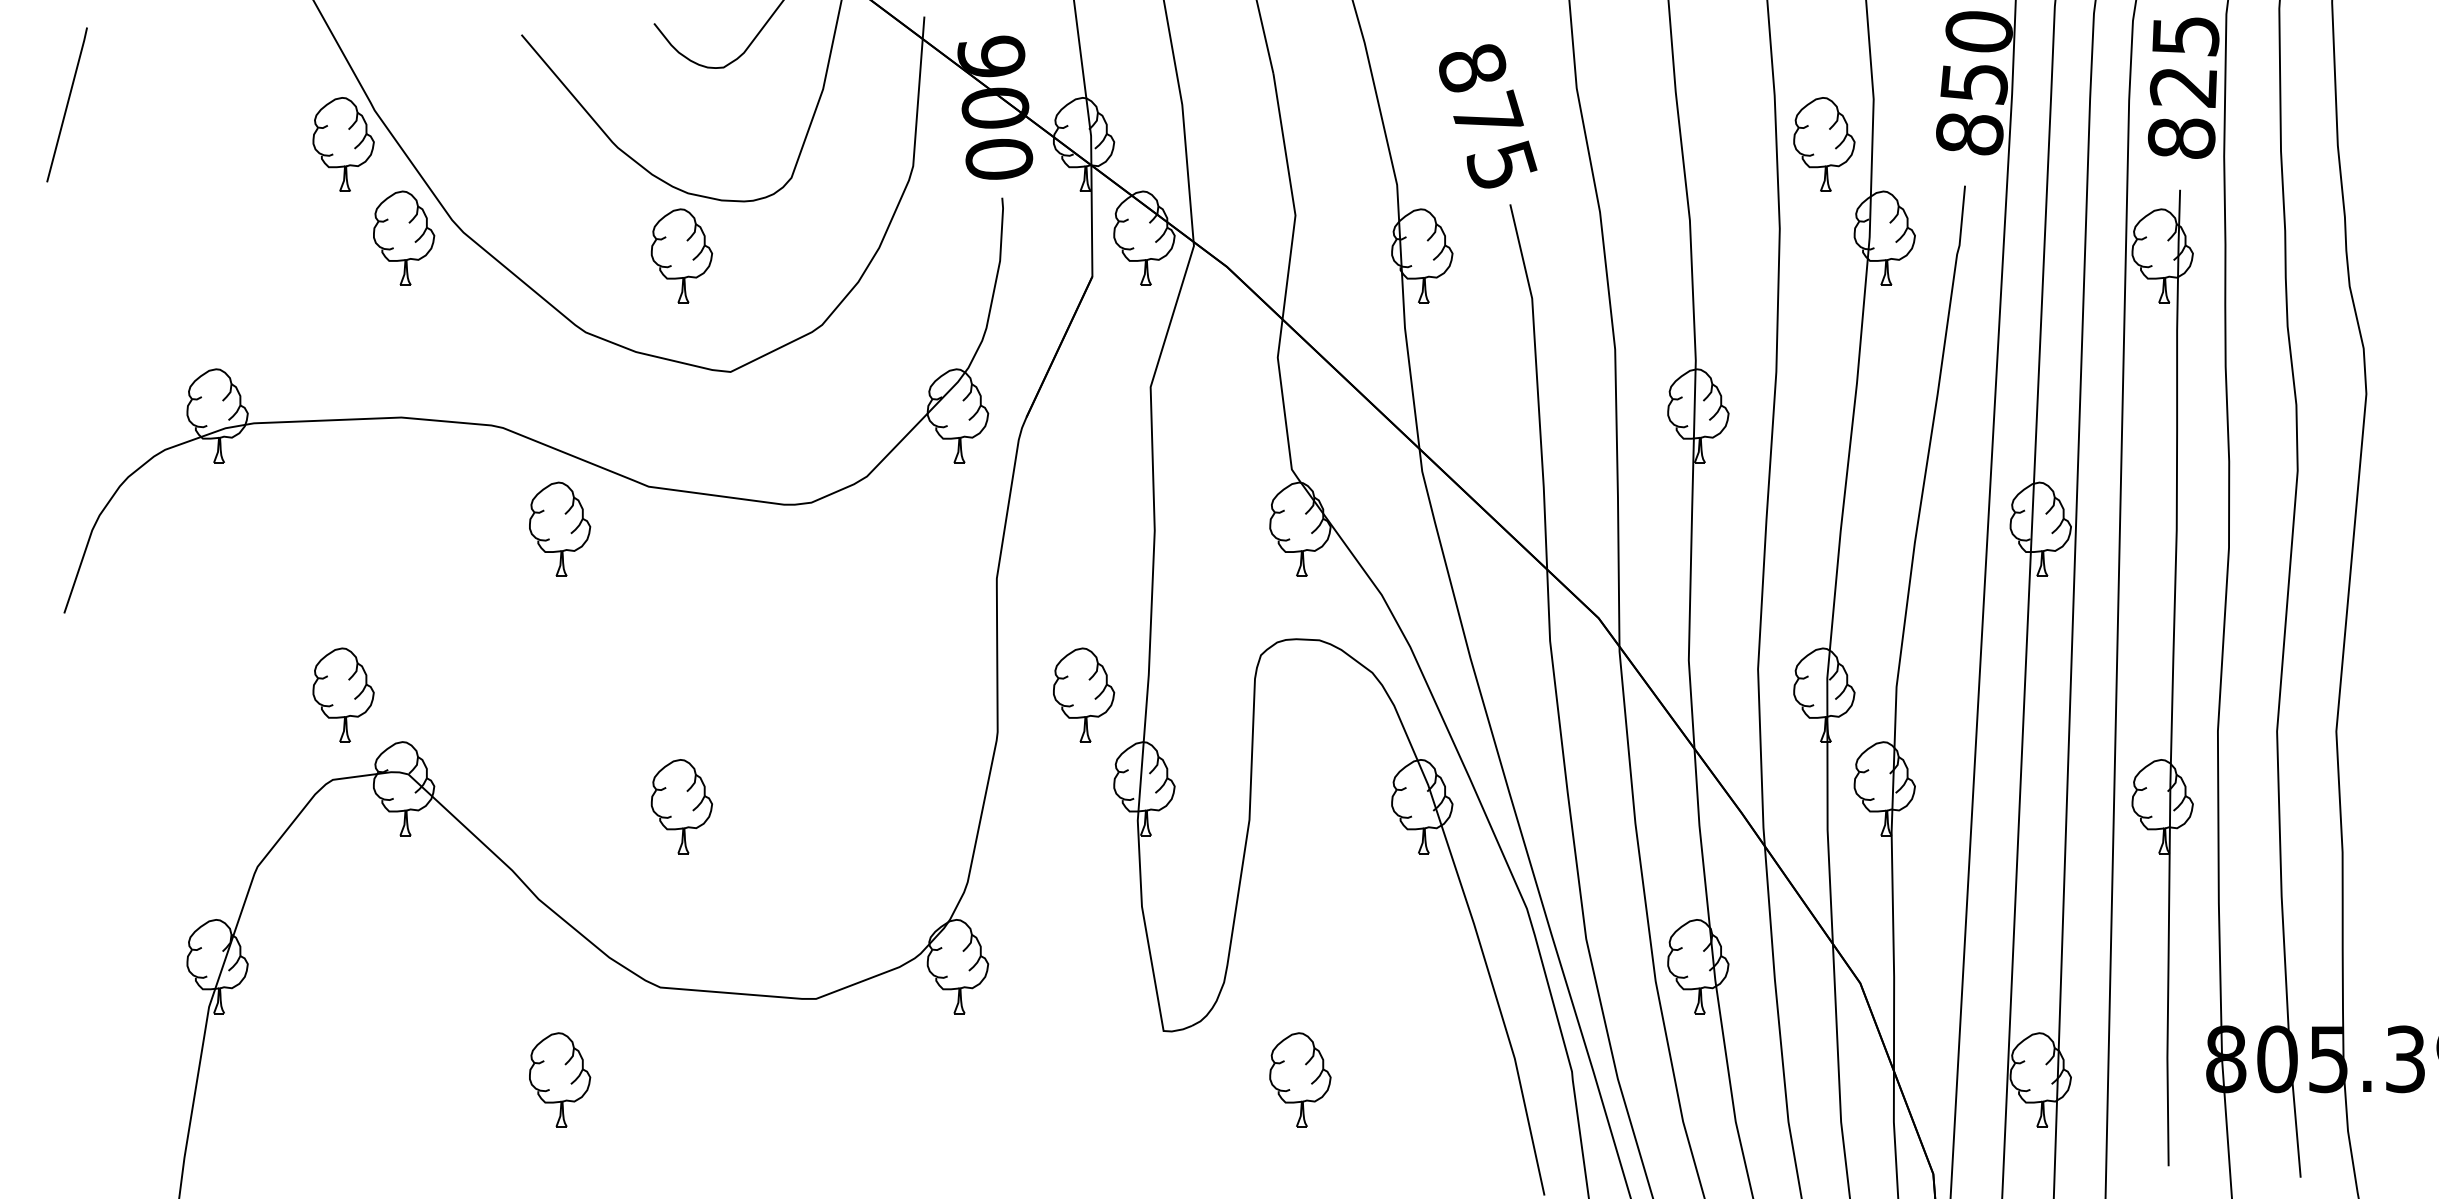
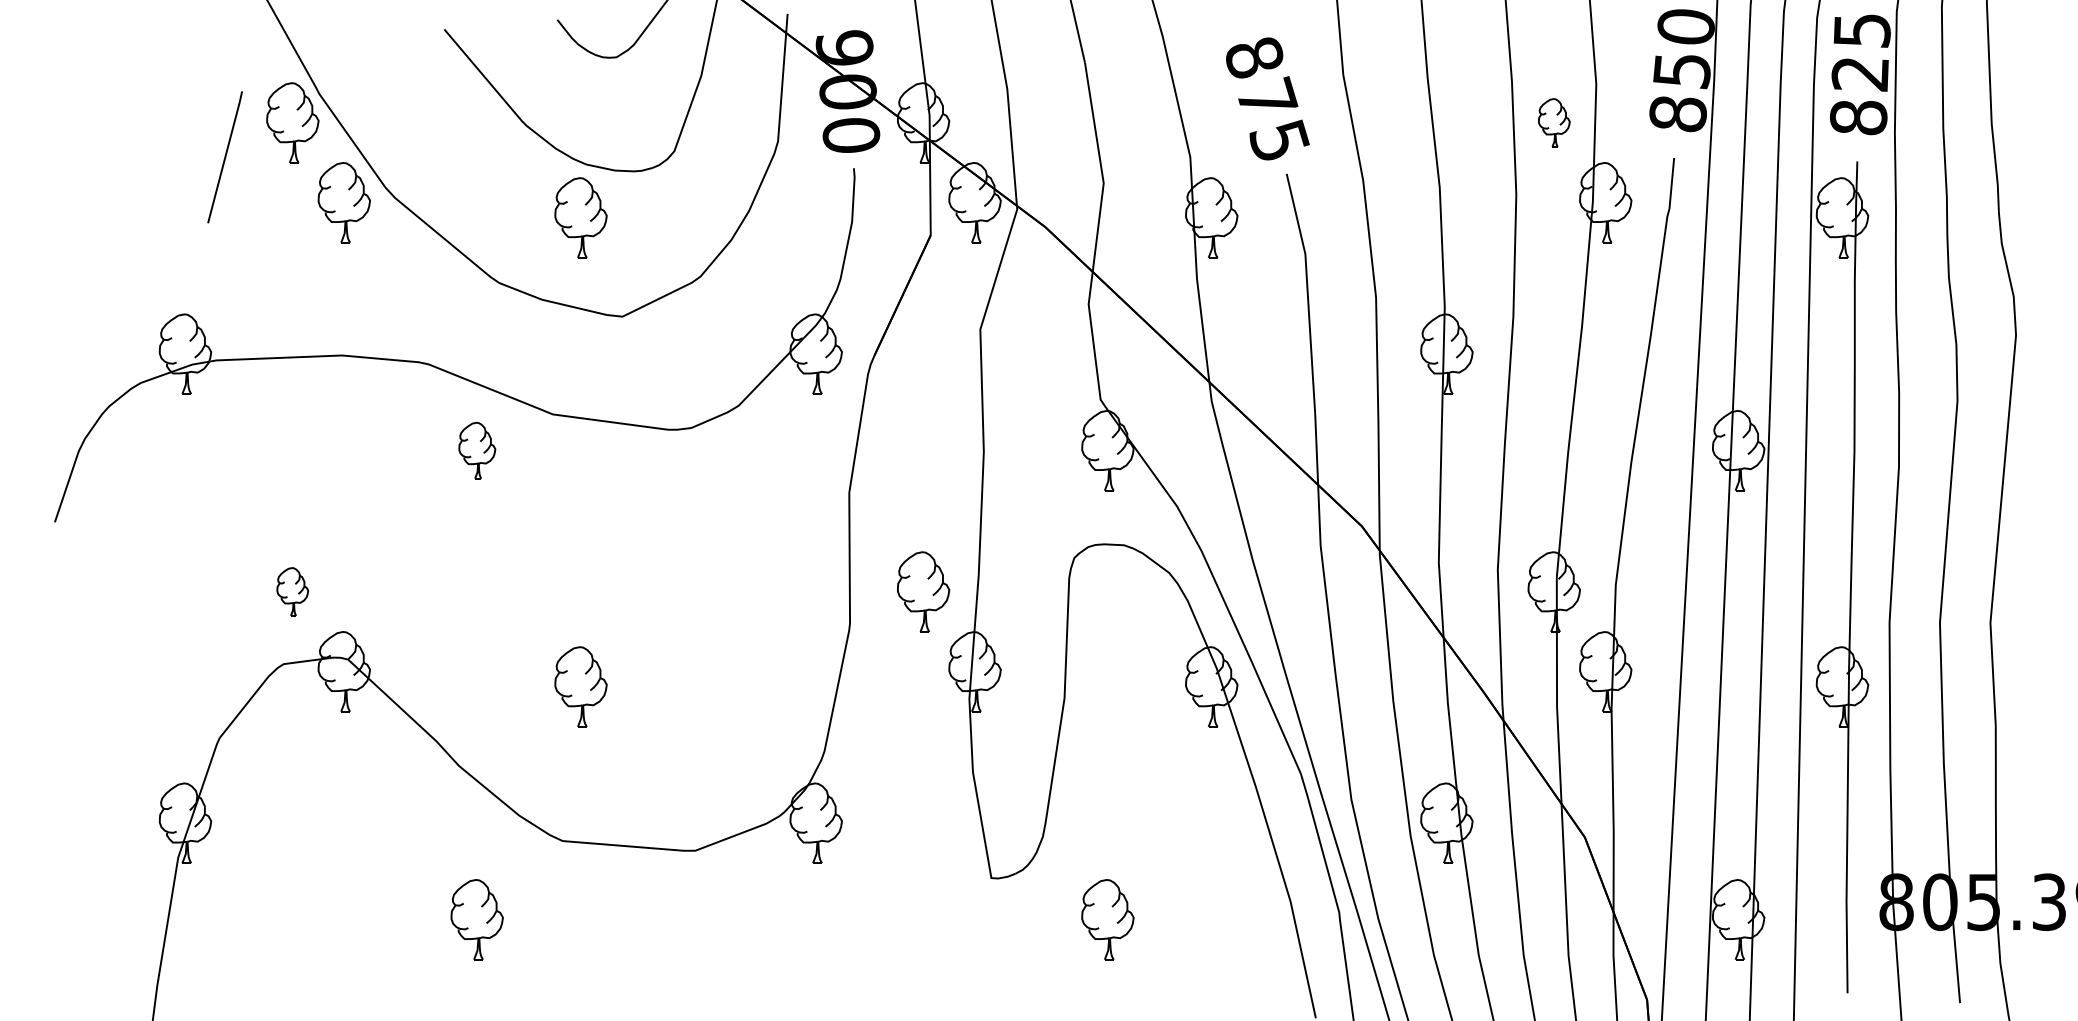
line: (66, 104) -> (224, 156), moved
part: (1824, 144) -> (1554, 122), size x0.6
part: (560, 528) -> (477, 450), size x0.7
part: (343, 694) -> (292, 591), size x0.6

